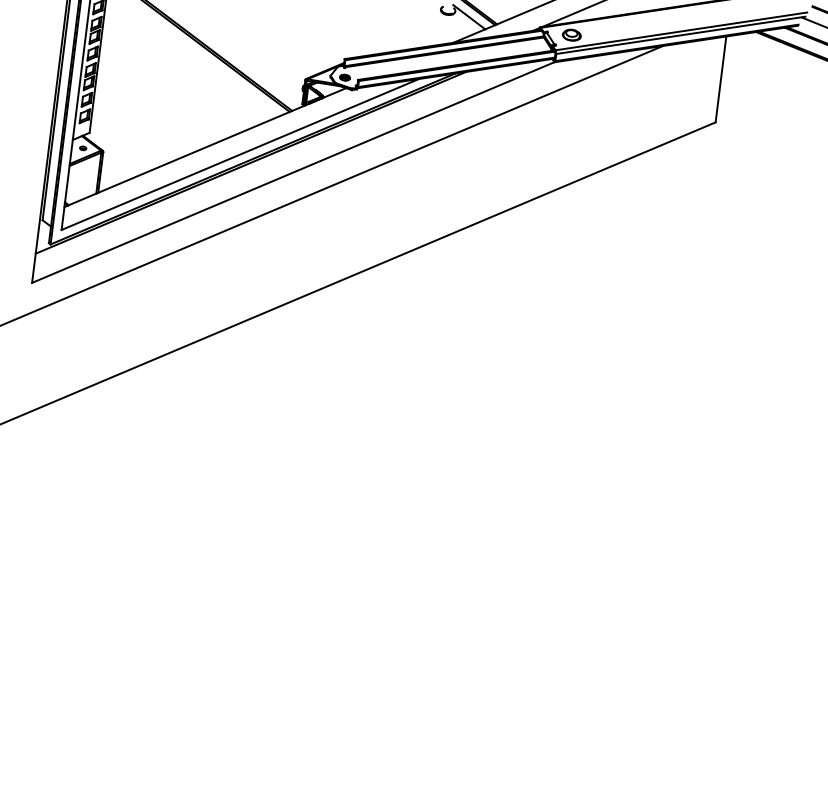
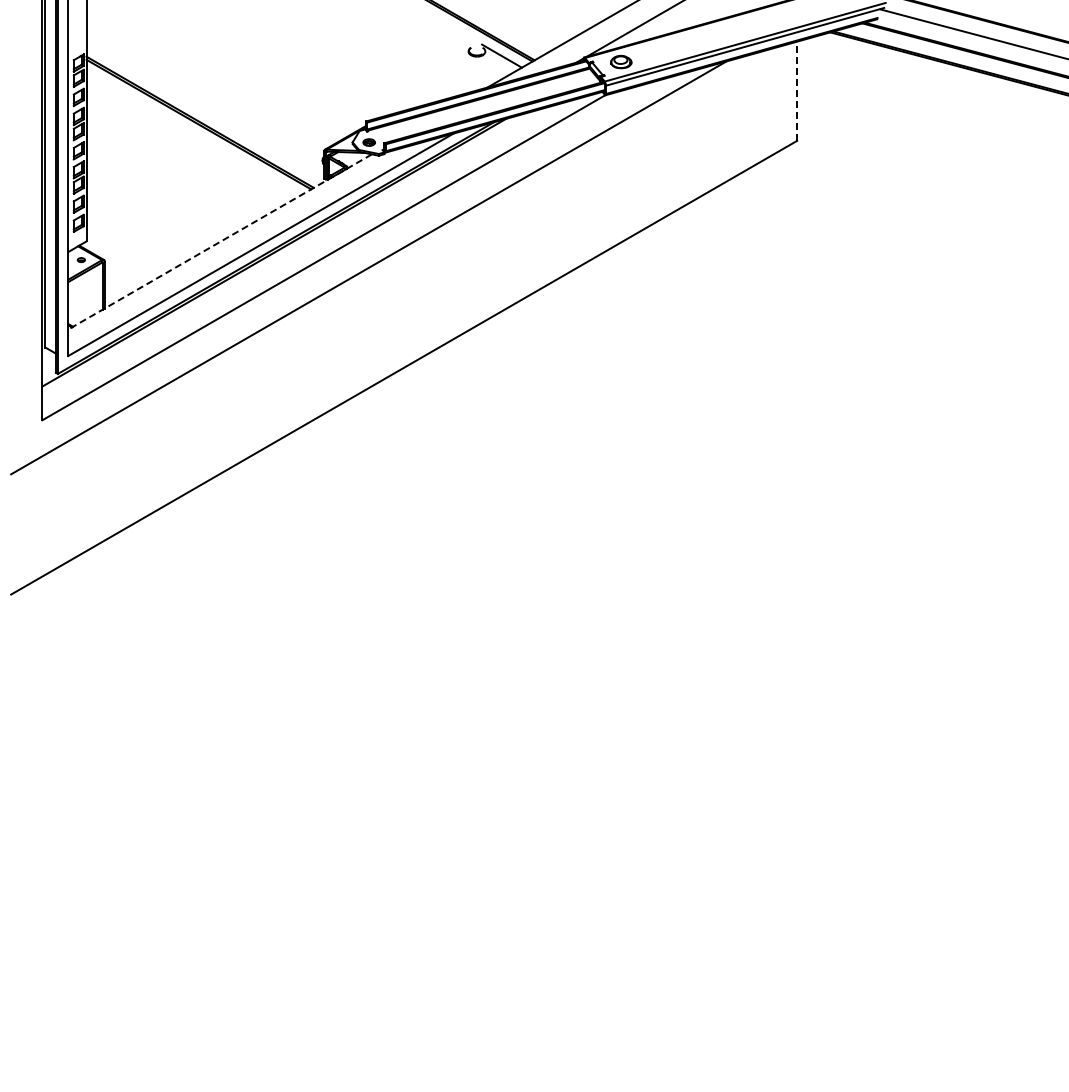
line: (721, 79) -> (797, 91), solid -> dashed
line: (204, 148) -> (219, 242), solid -> dashed

